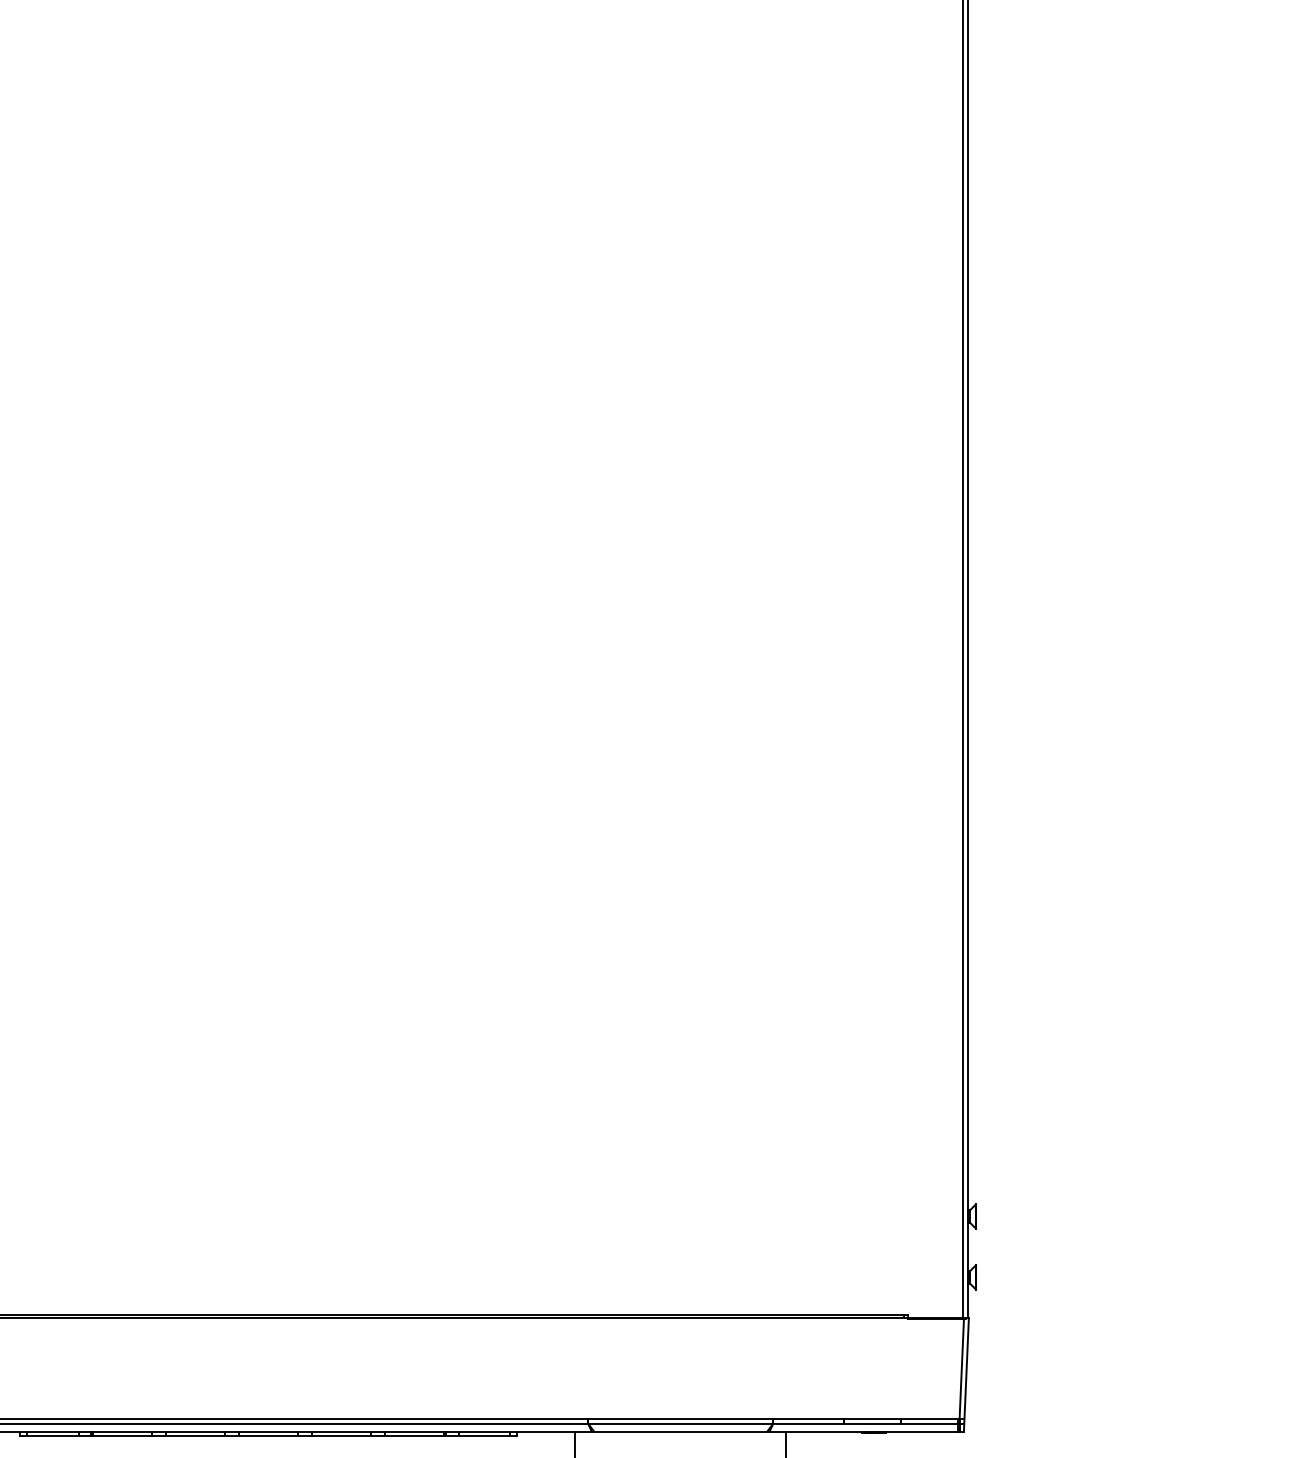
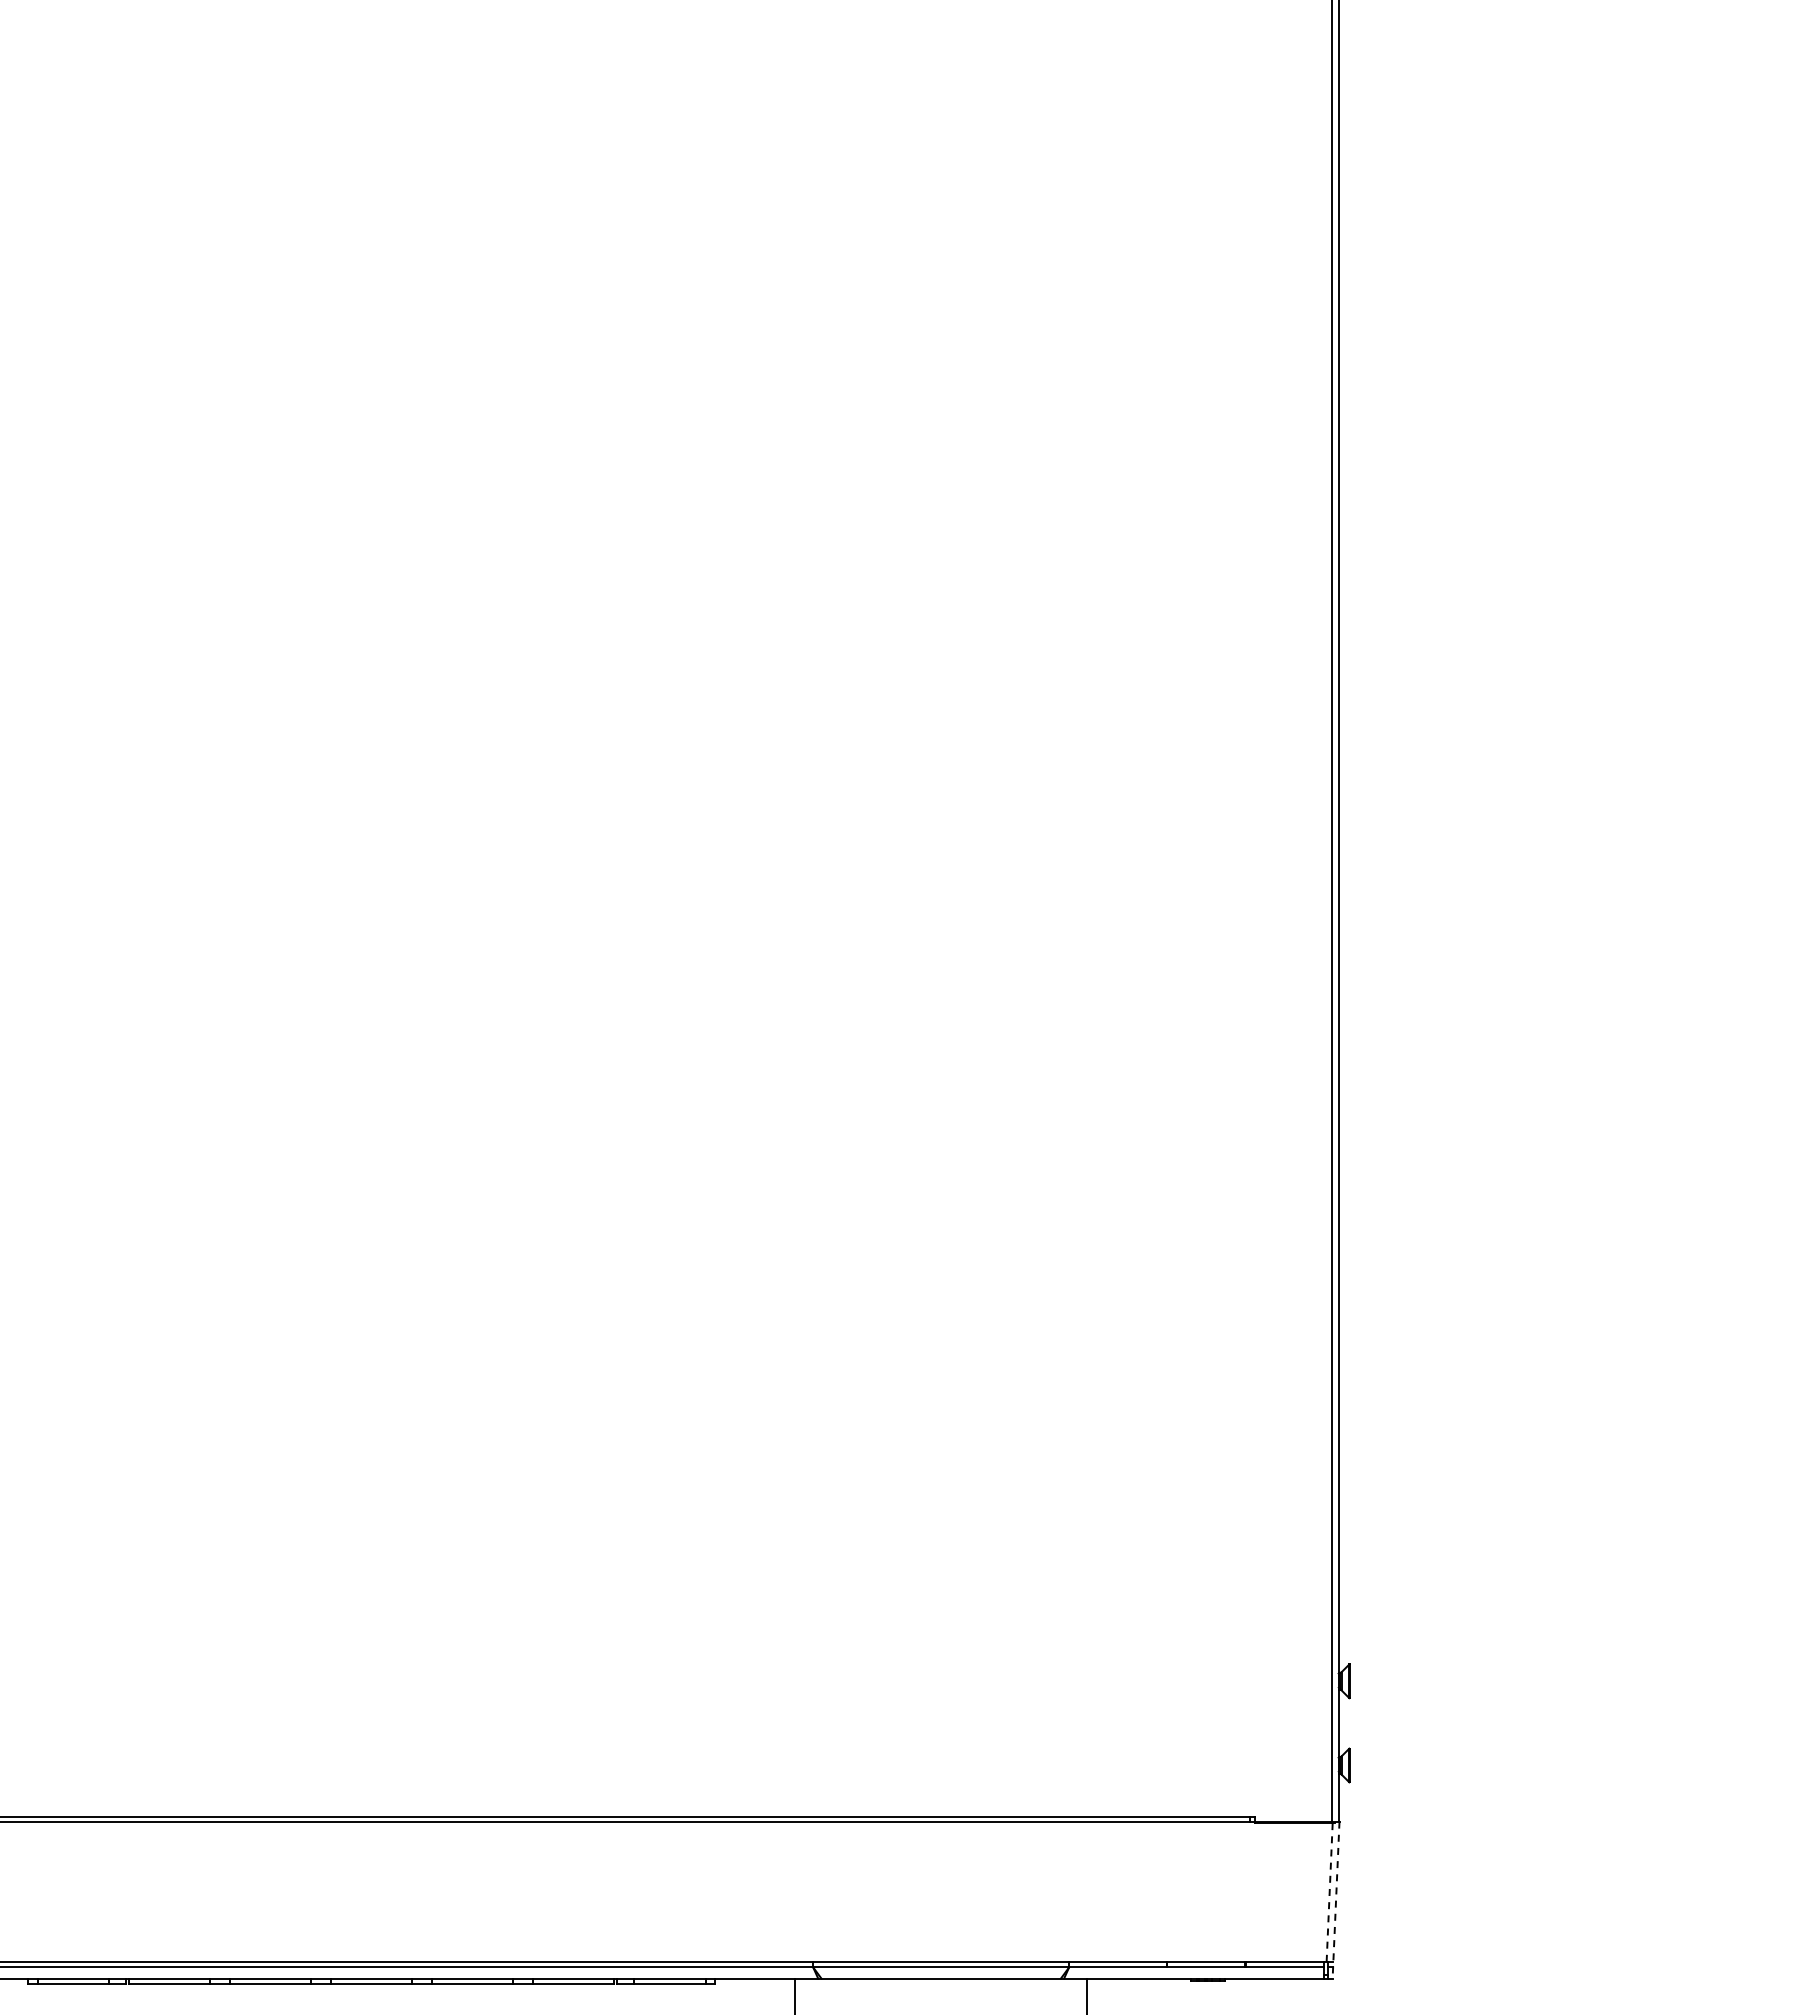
line: (961, 1368) -> (1329, 1891), solid -> dashed
line: (966, 1375) -> (1336, 1900), solid -> dashed

